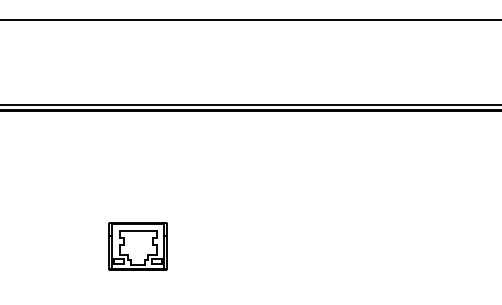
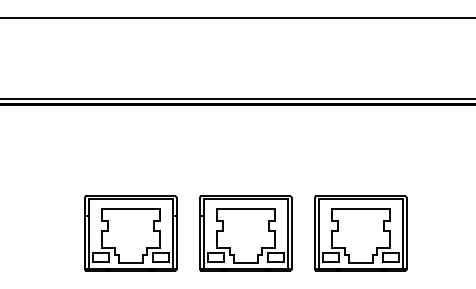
part: (137, 246) -> (130, 233), size x1.67
part: (259, 246) -> (246, 233), added
part: (380, 246) -> (360, 233), added

